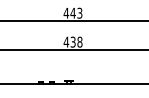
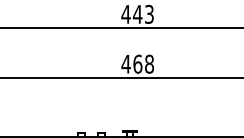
text: (72, 41) -> (136, 63), 438 -> 468

